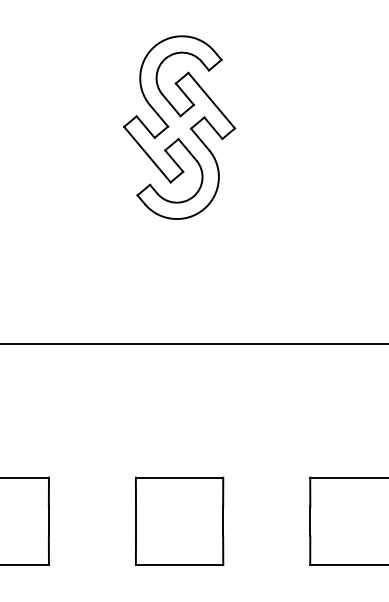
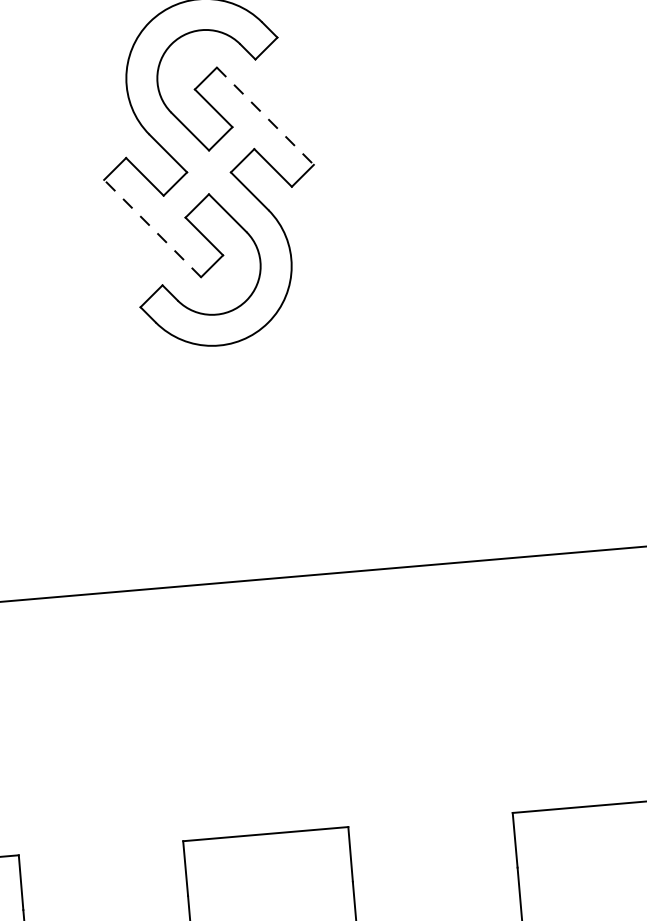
line: (212, 101) -> (267, 117), solid -> dashed
line: (147, 154) -> (152, 228), solid -> dashed

